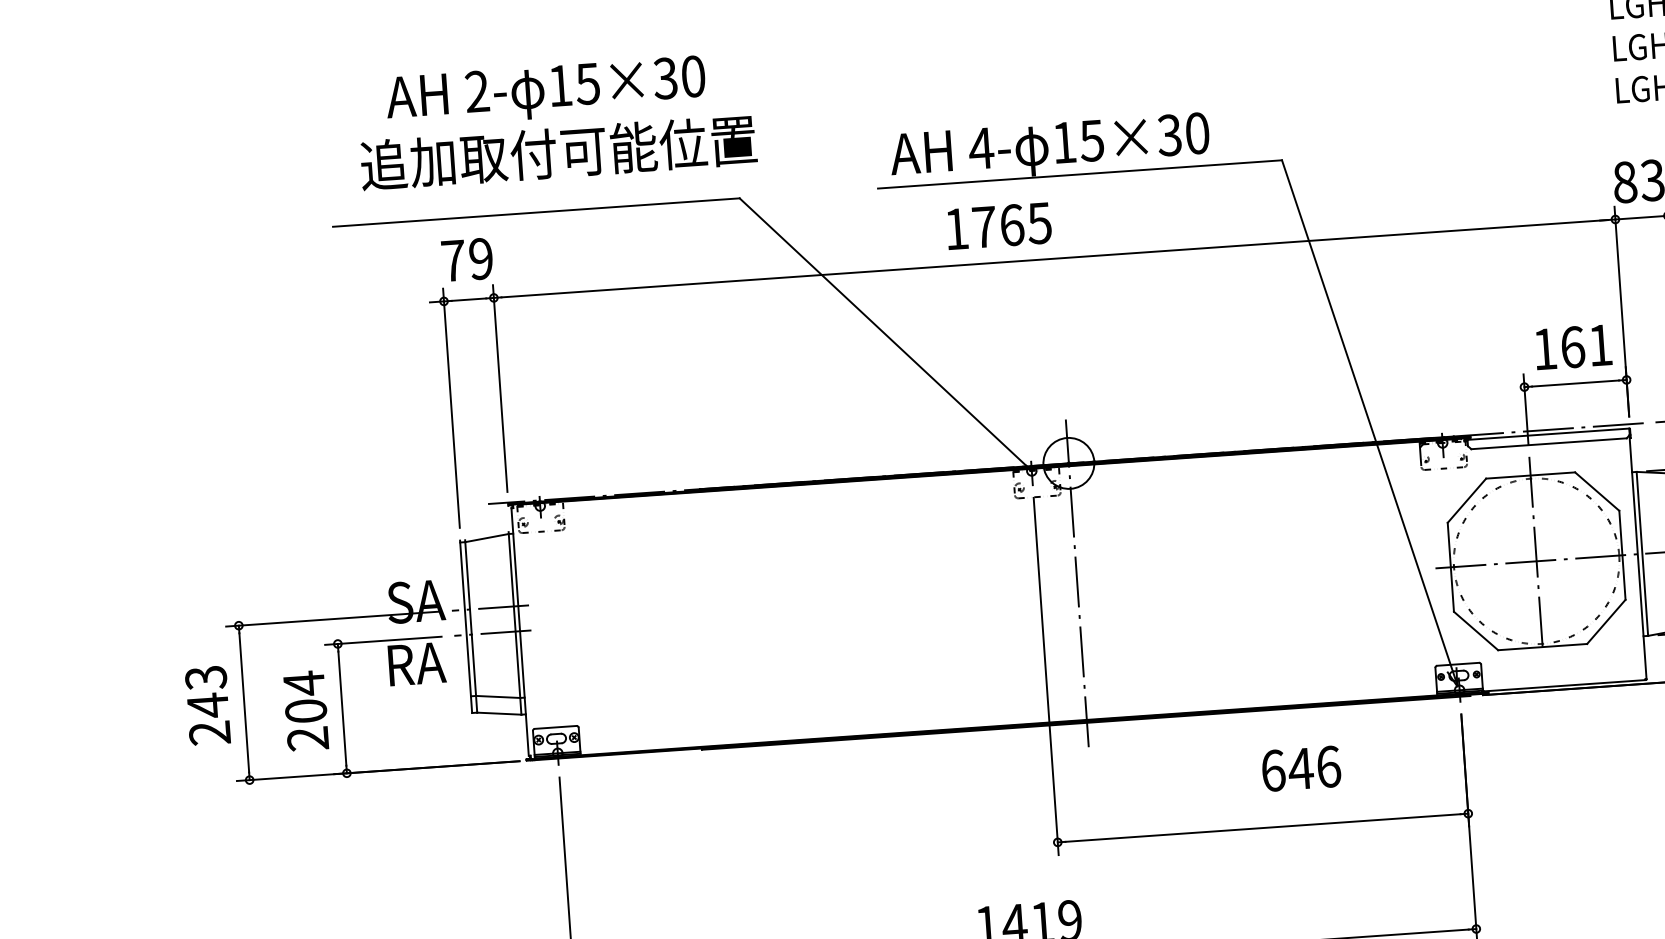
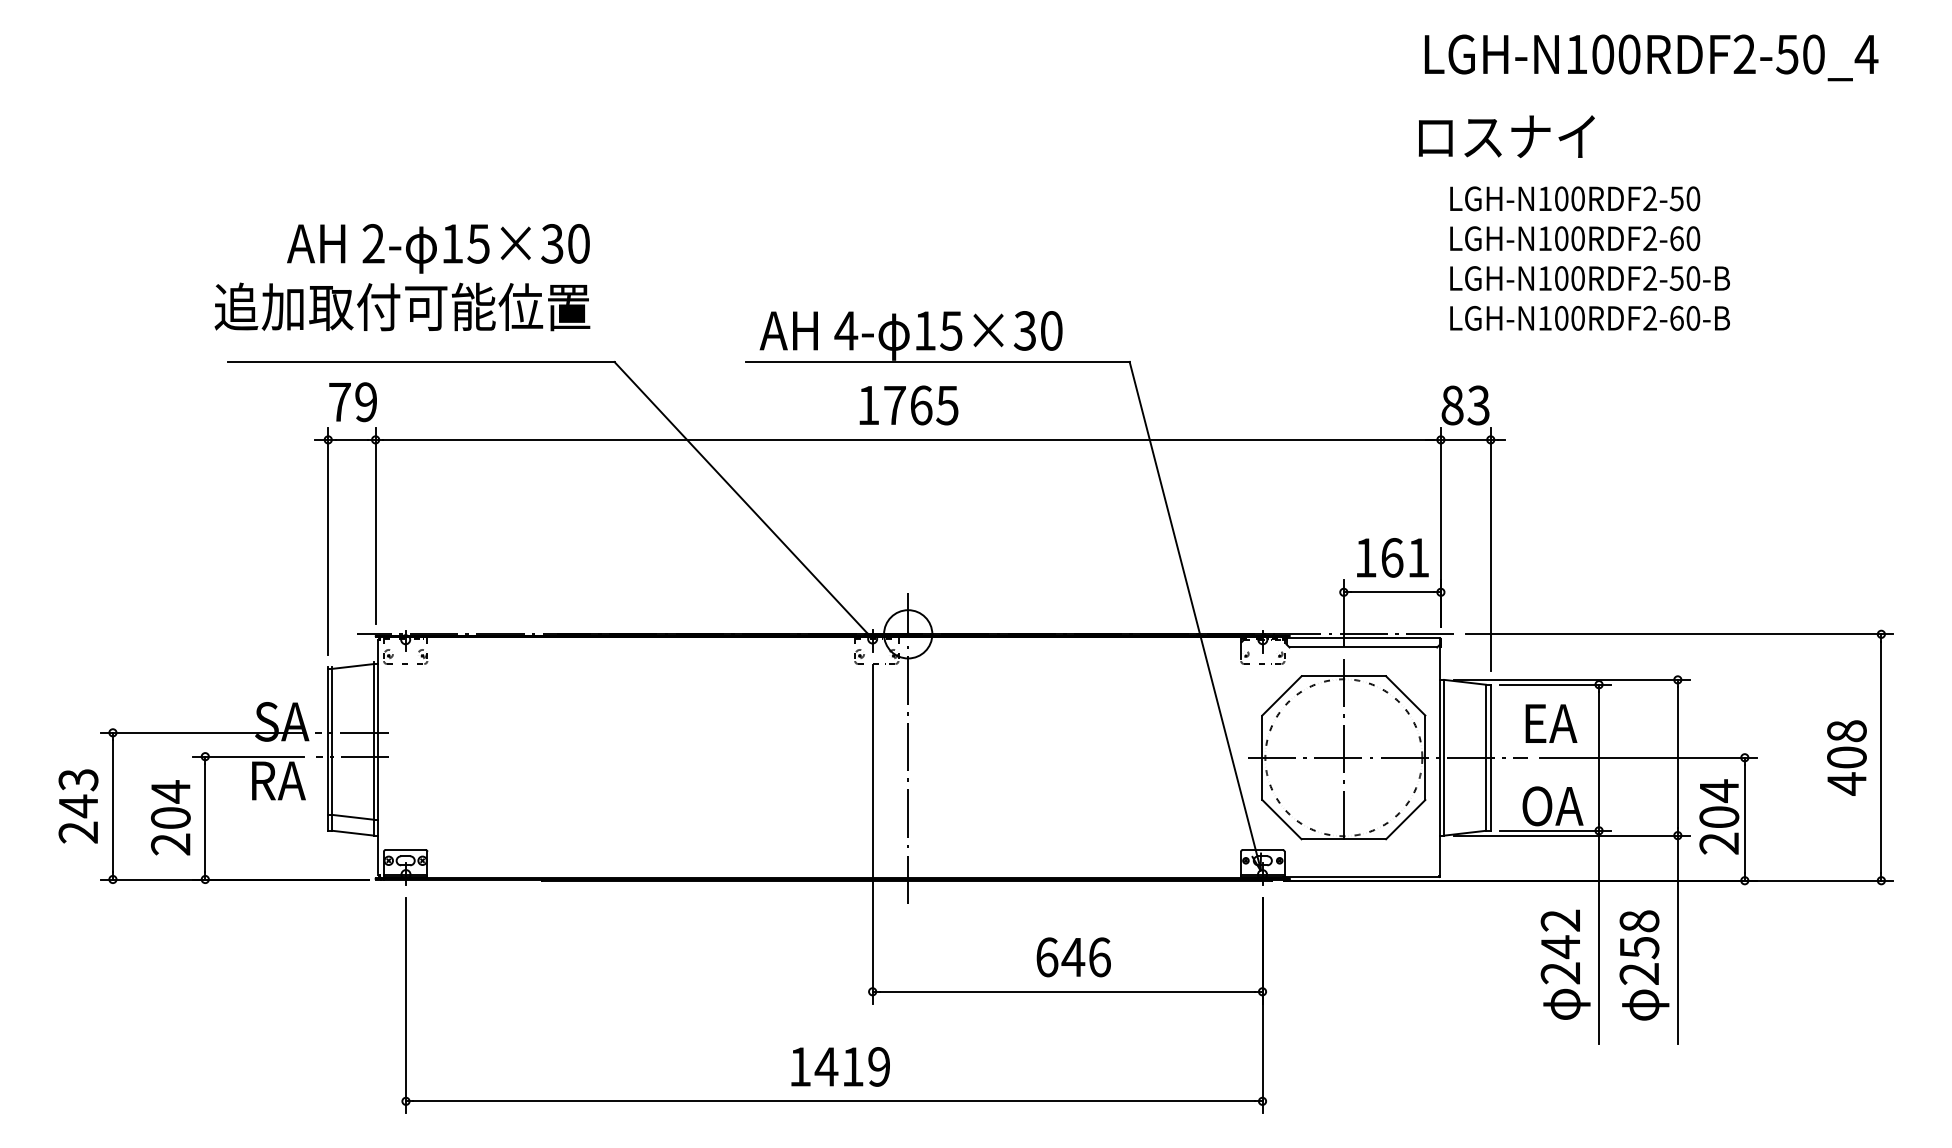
text: (558, 152) -> (402, 306), moved
text: (998, 226) -> (908, 405), moved
text: (1301, 768) -> (1073, 957), moved

